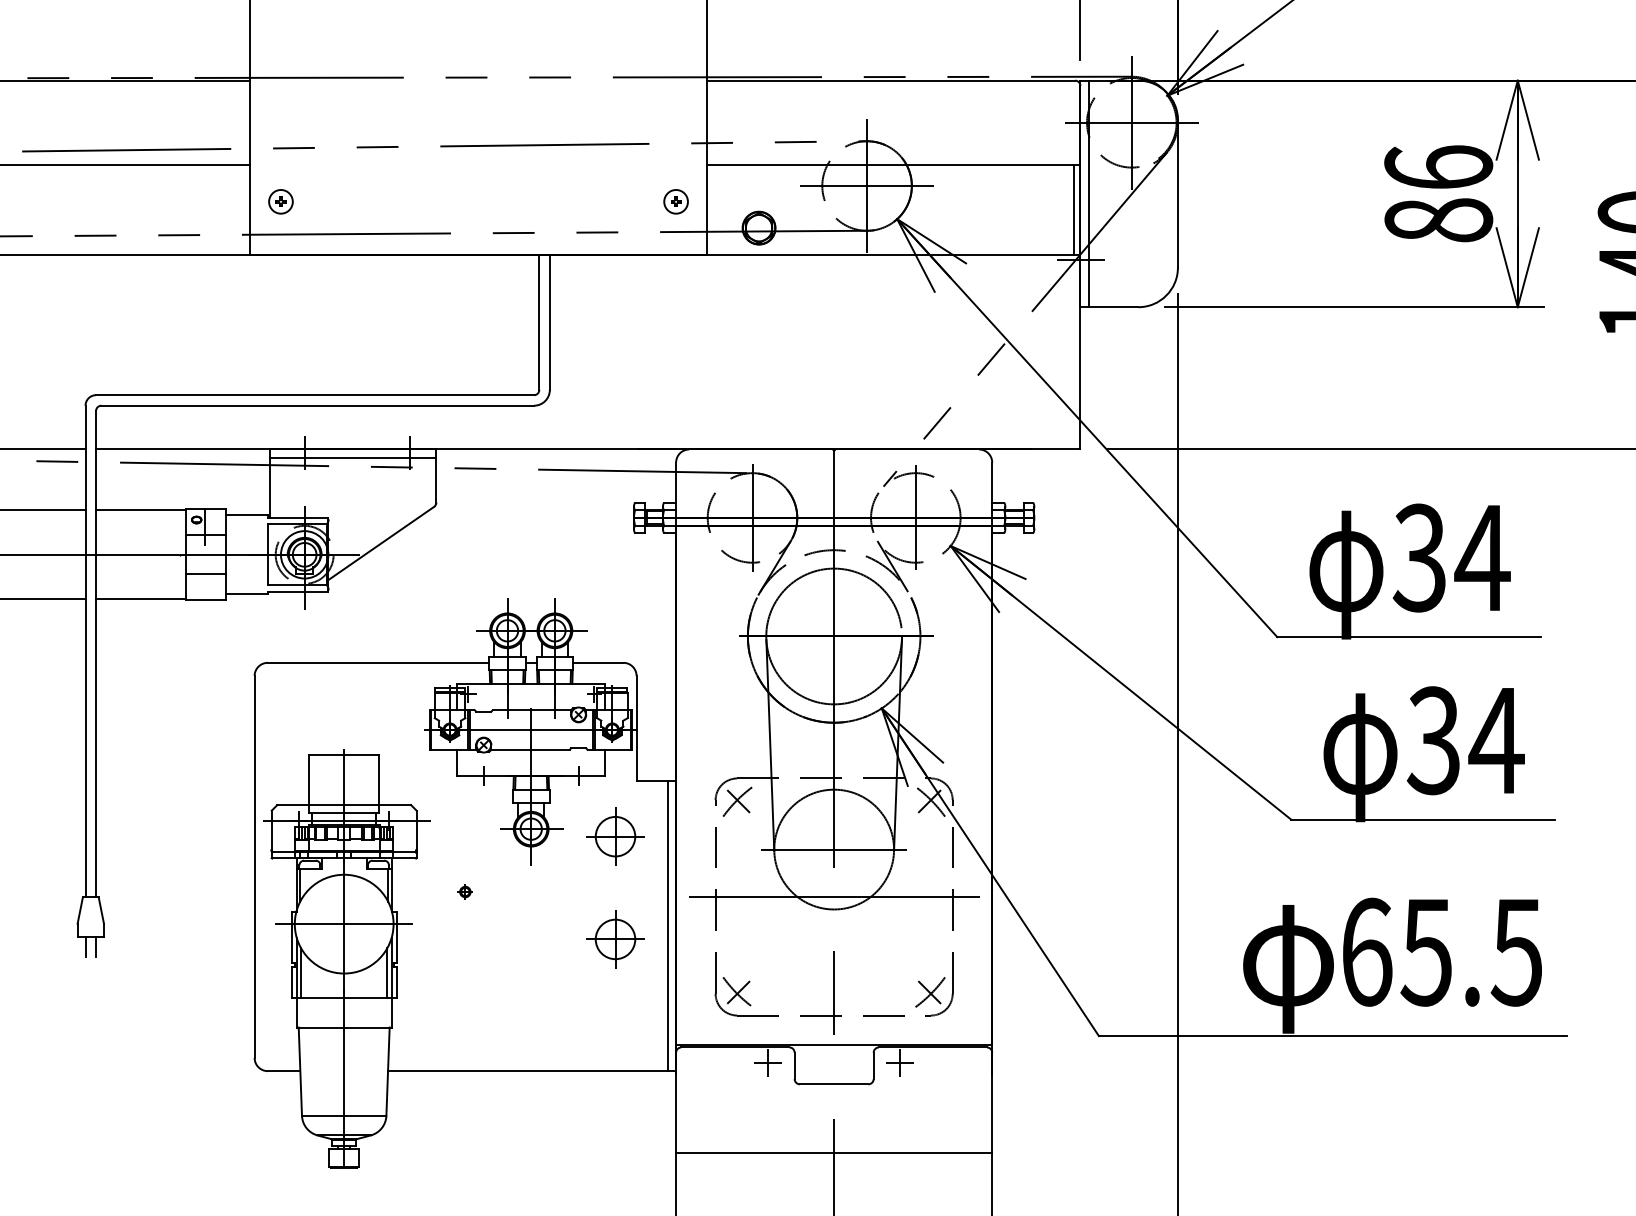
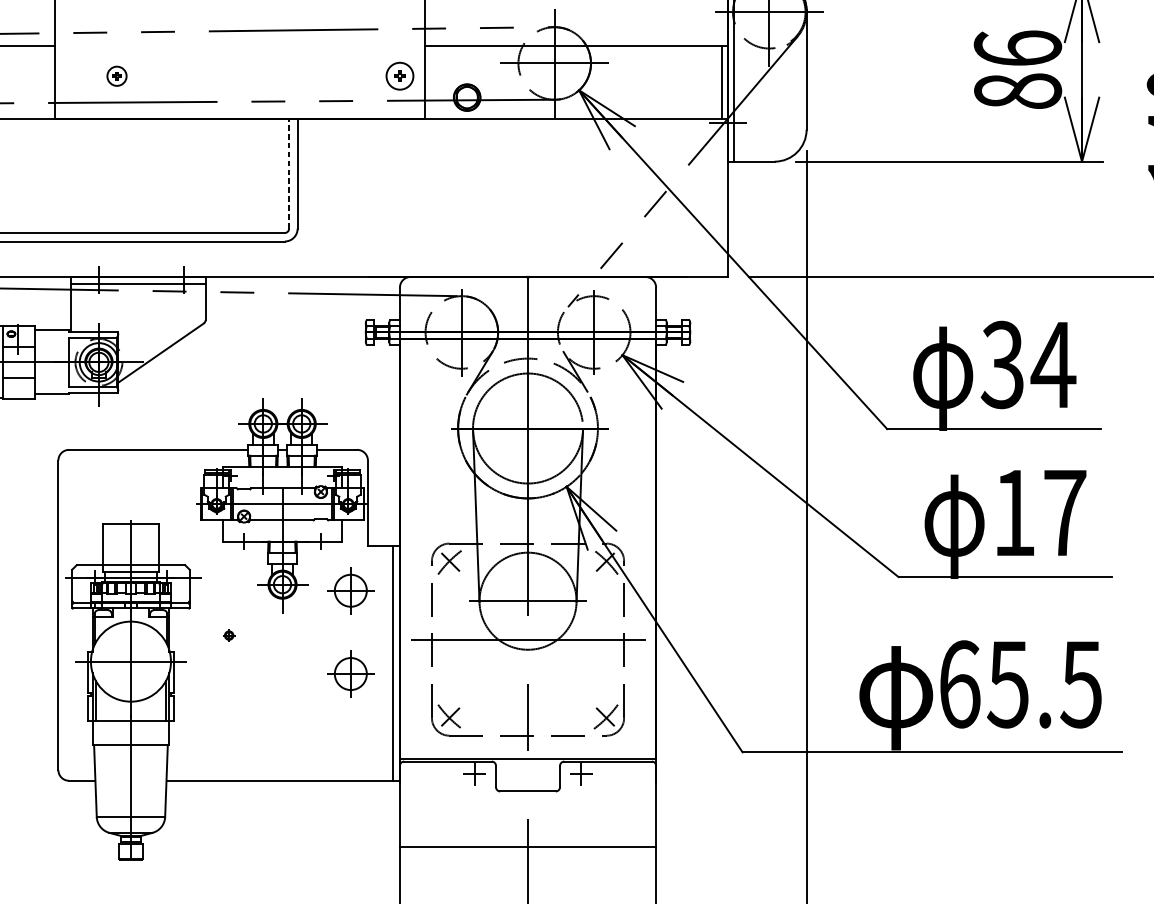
part: (280, 201) -> (116, 76), moved
part: (675, 201) -> (399, 76), size x1.4
line: (539, 322) -> (289, 174), solid -> dashed
text: (1465, 740) -> (1039, 512), 34 -> 17

